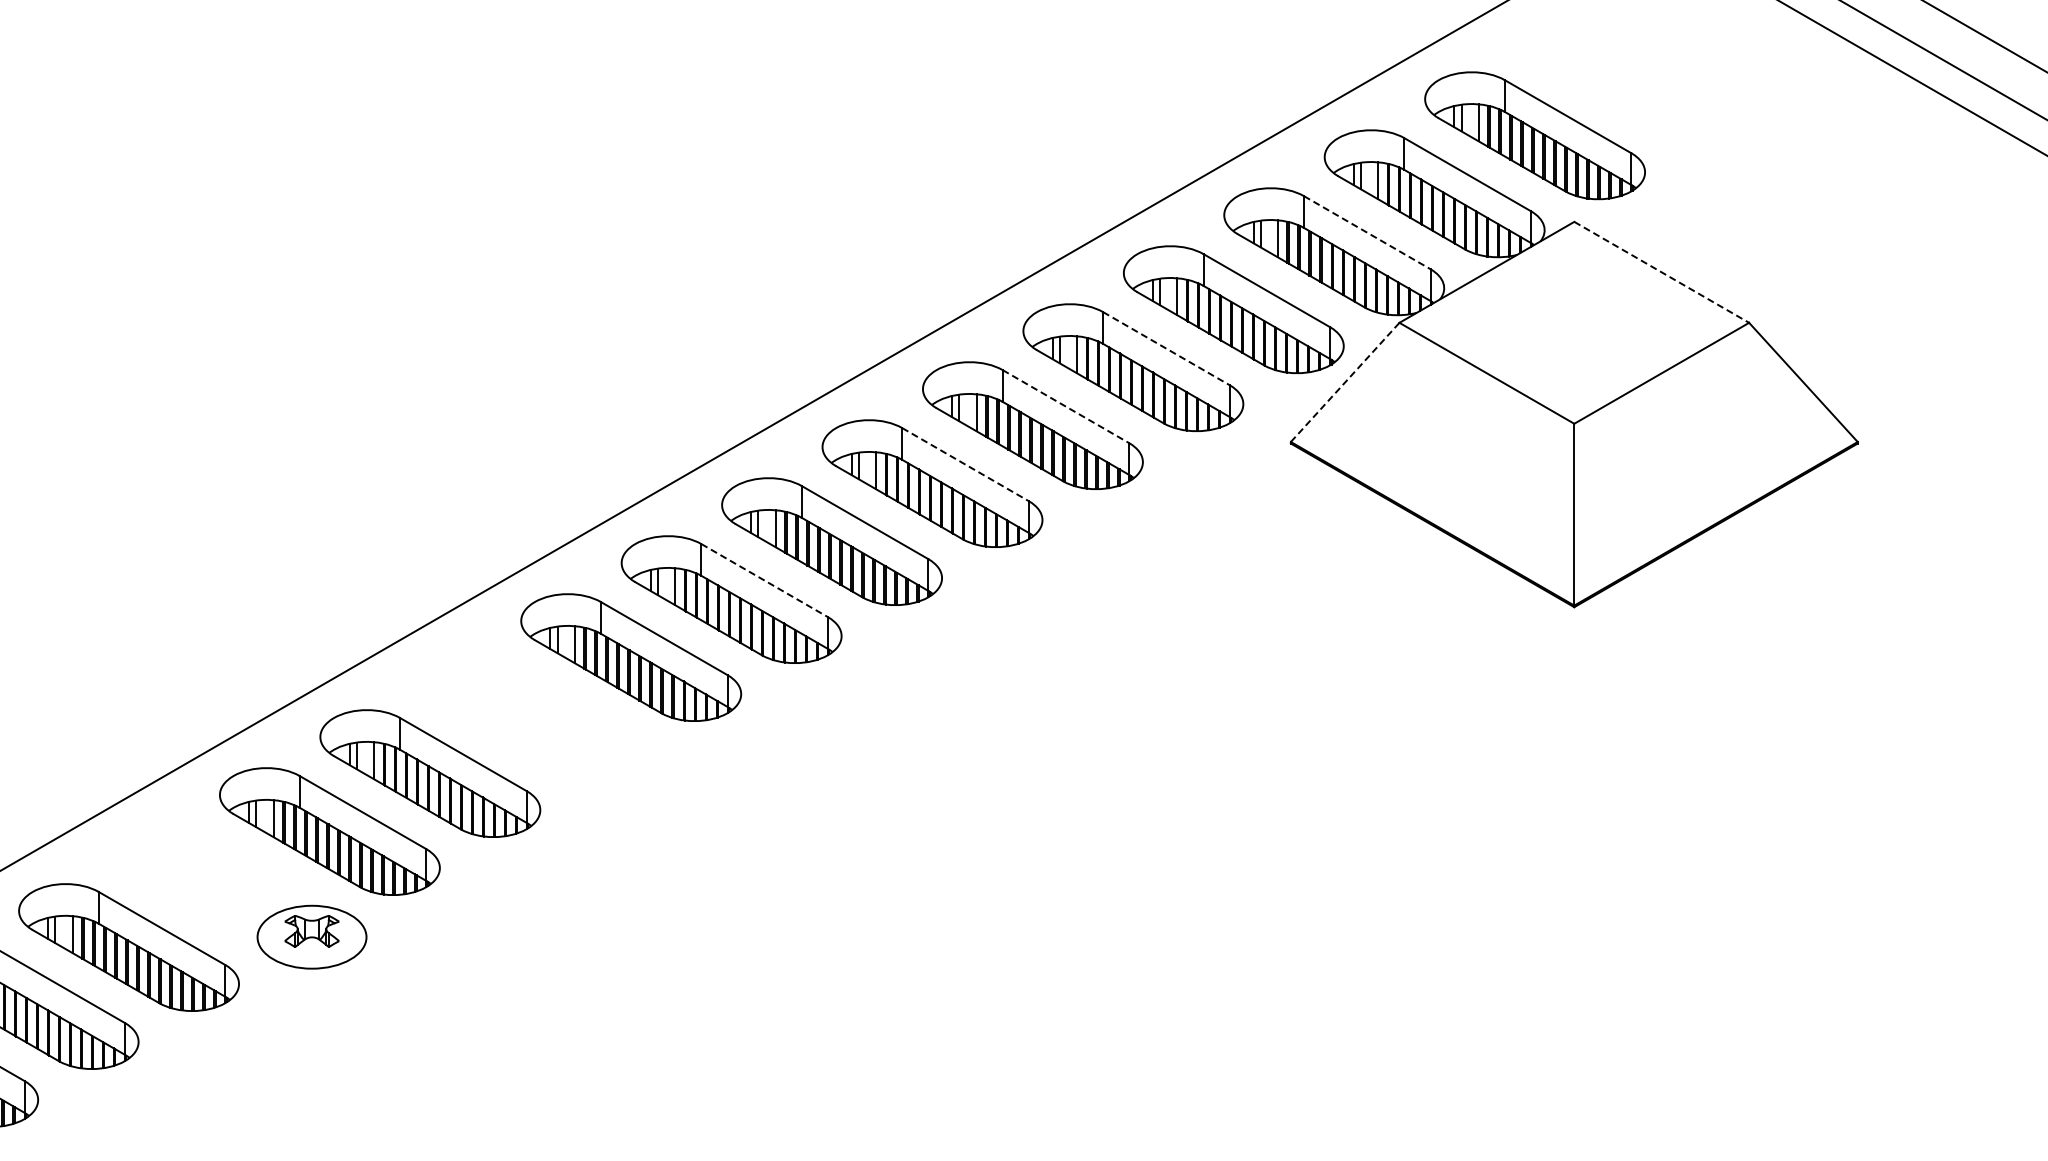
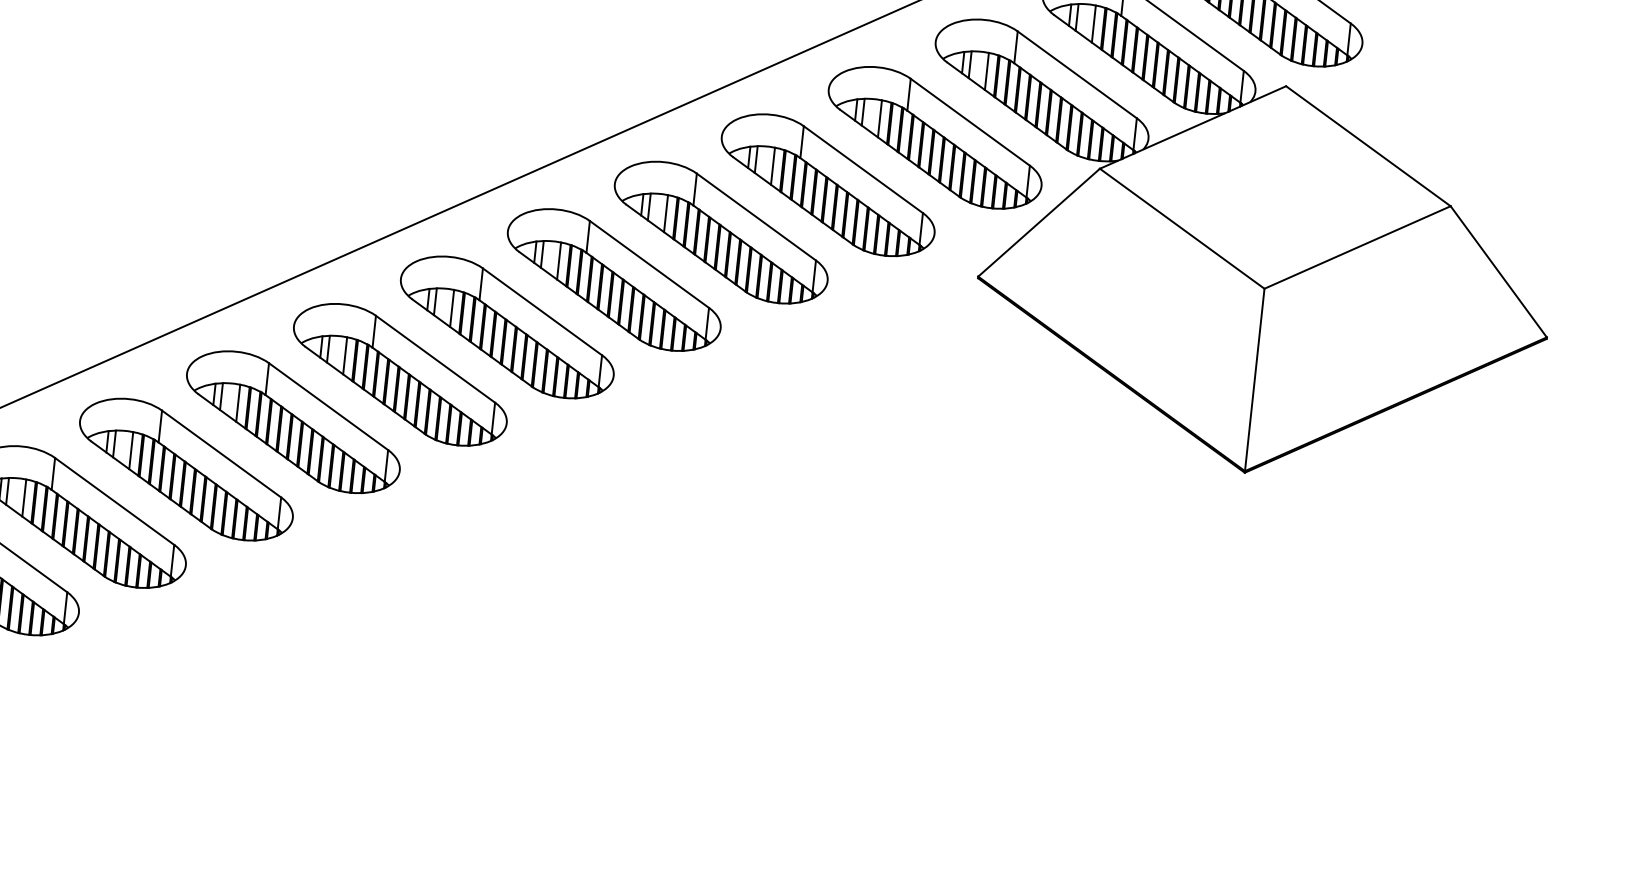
line: (1367, 232) -> (1077, 74), dashed -> solid
line: (1661, 272) -> (1368, 146), dashed -> solid
line: (1166, 348) -> (863, 169), dashed -> solid
line: (1345, 382) -> (1039, 222), dashed -> solid
line: (1066, 406) -> (756, 216), dashed -> solid
line: (965, 464) -> (649, 264), dashed -> solid
line: (765, 580) -> (436, 359), dashed -> solid
part: (530, 715) -> (186, 469), added

